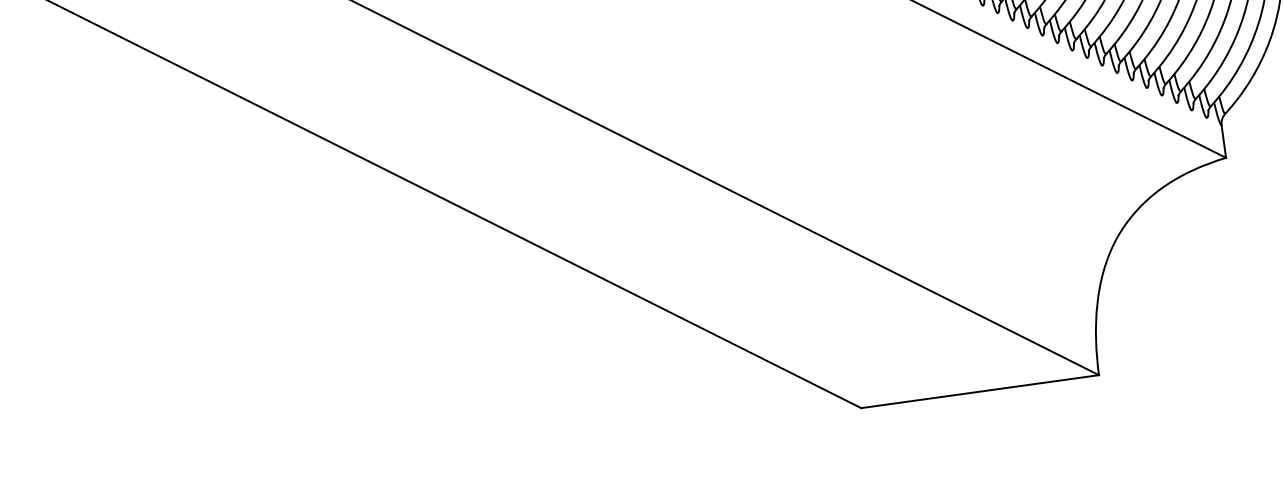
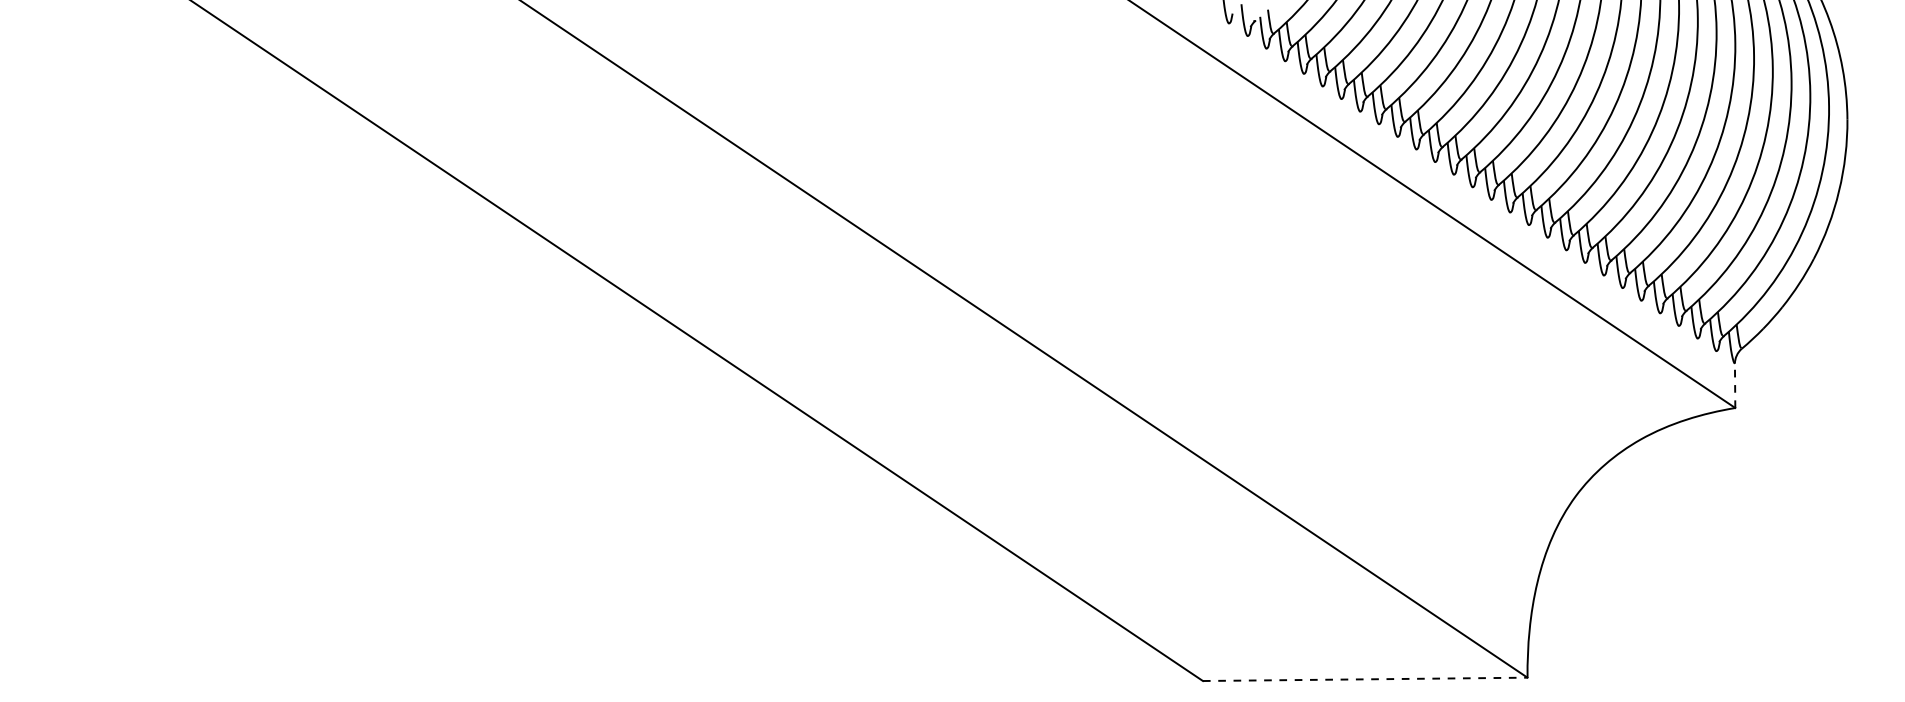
line: (1224, 141) -> (1735, 385), solid -> dashed
line: (980, 391) -> (1365, 679), solid -> dashed

